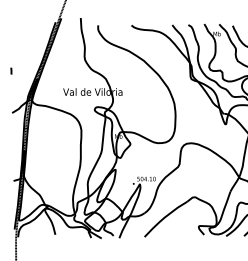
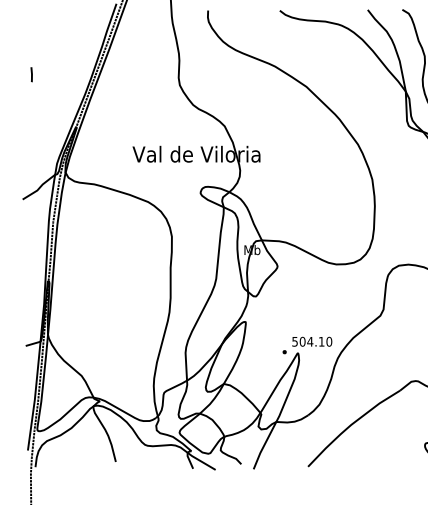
line: (11, 70) -> (31, 73), moved

